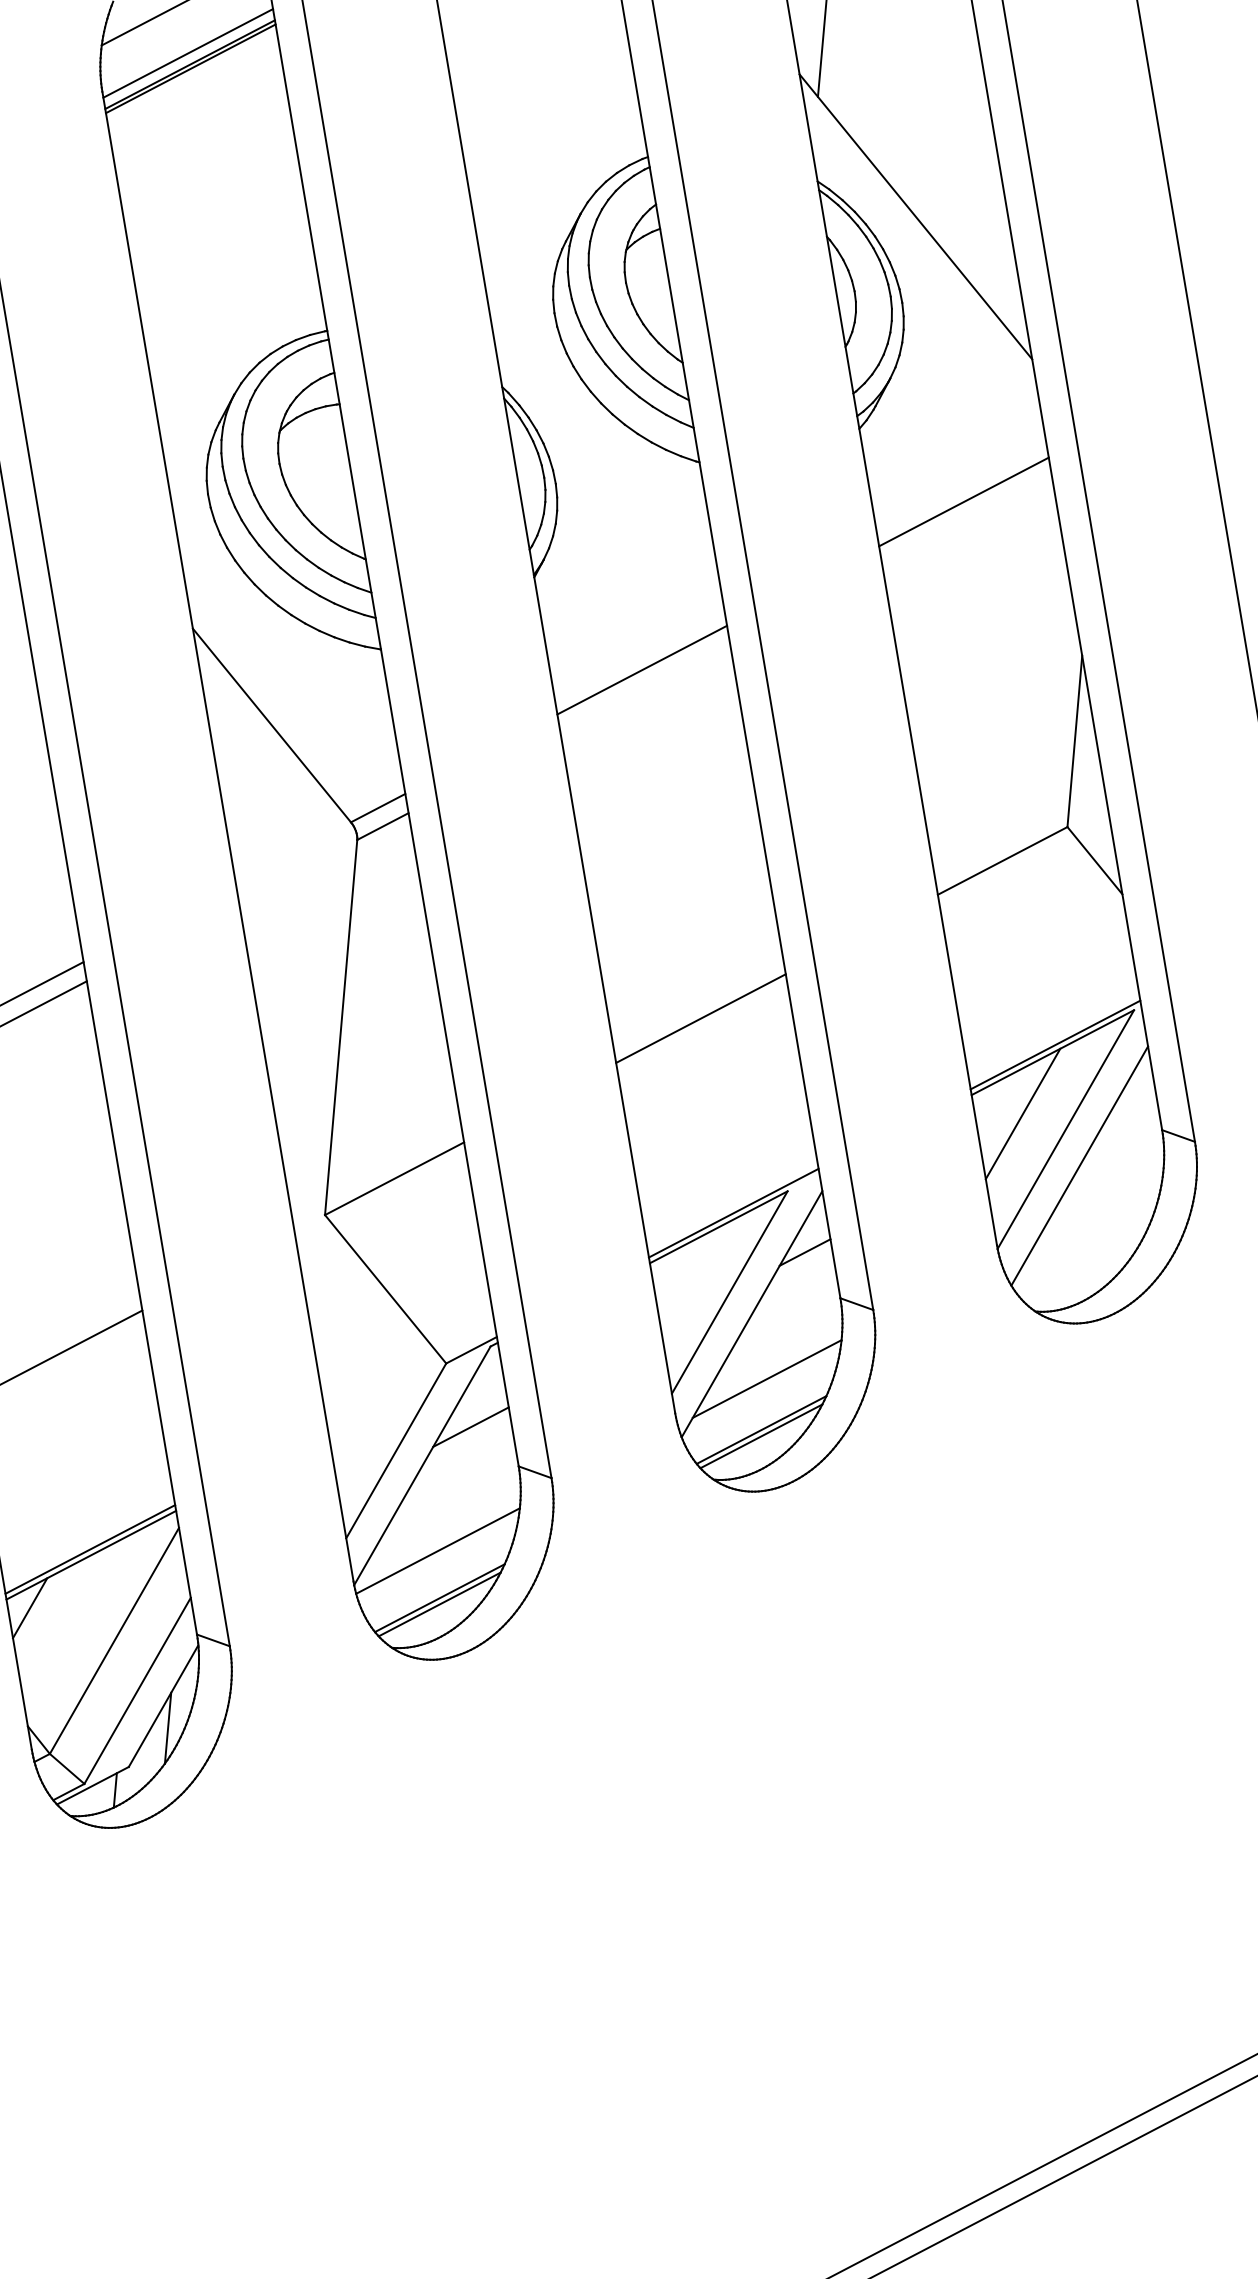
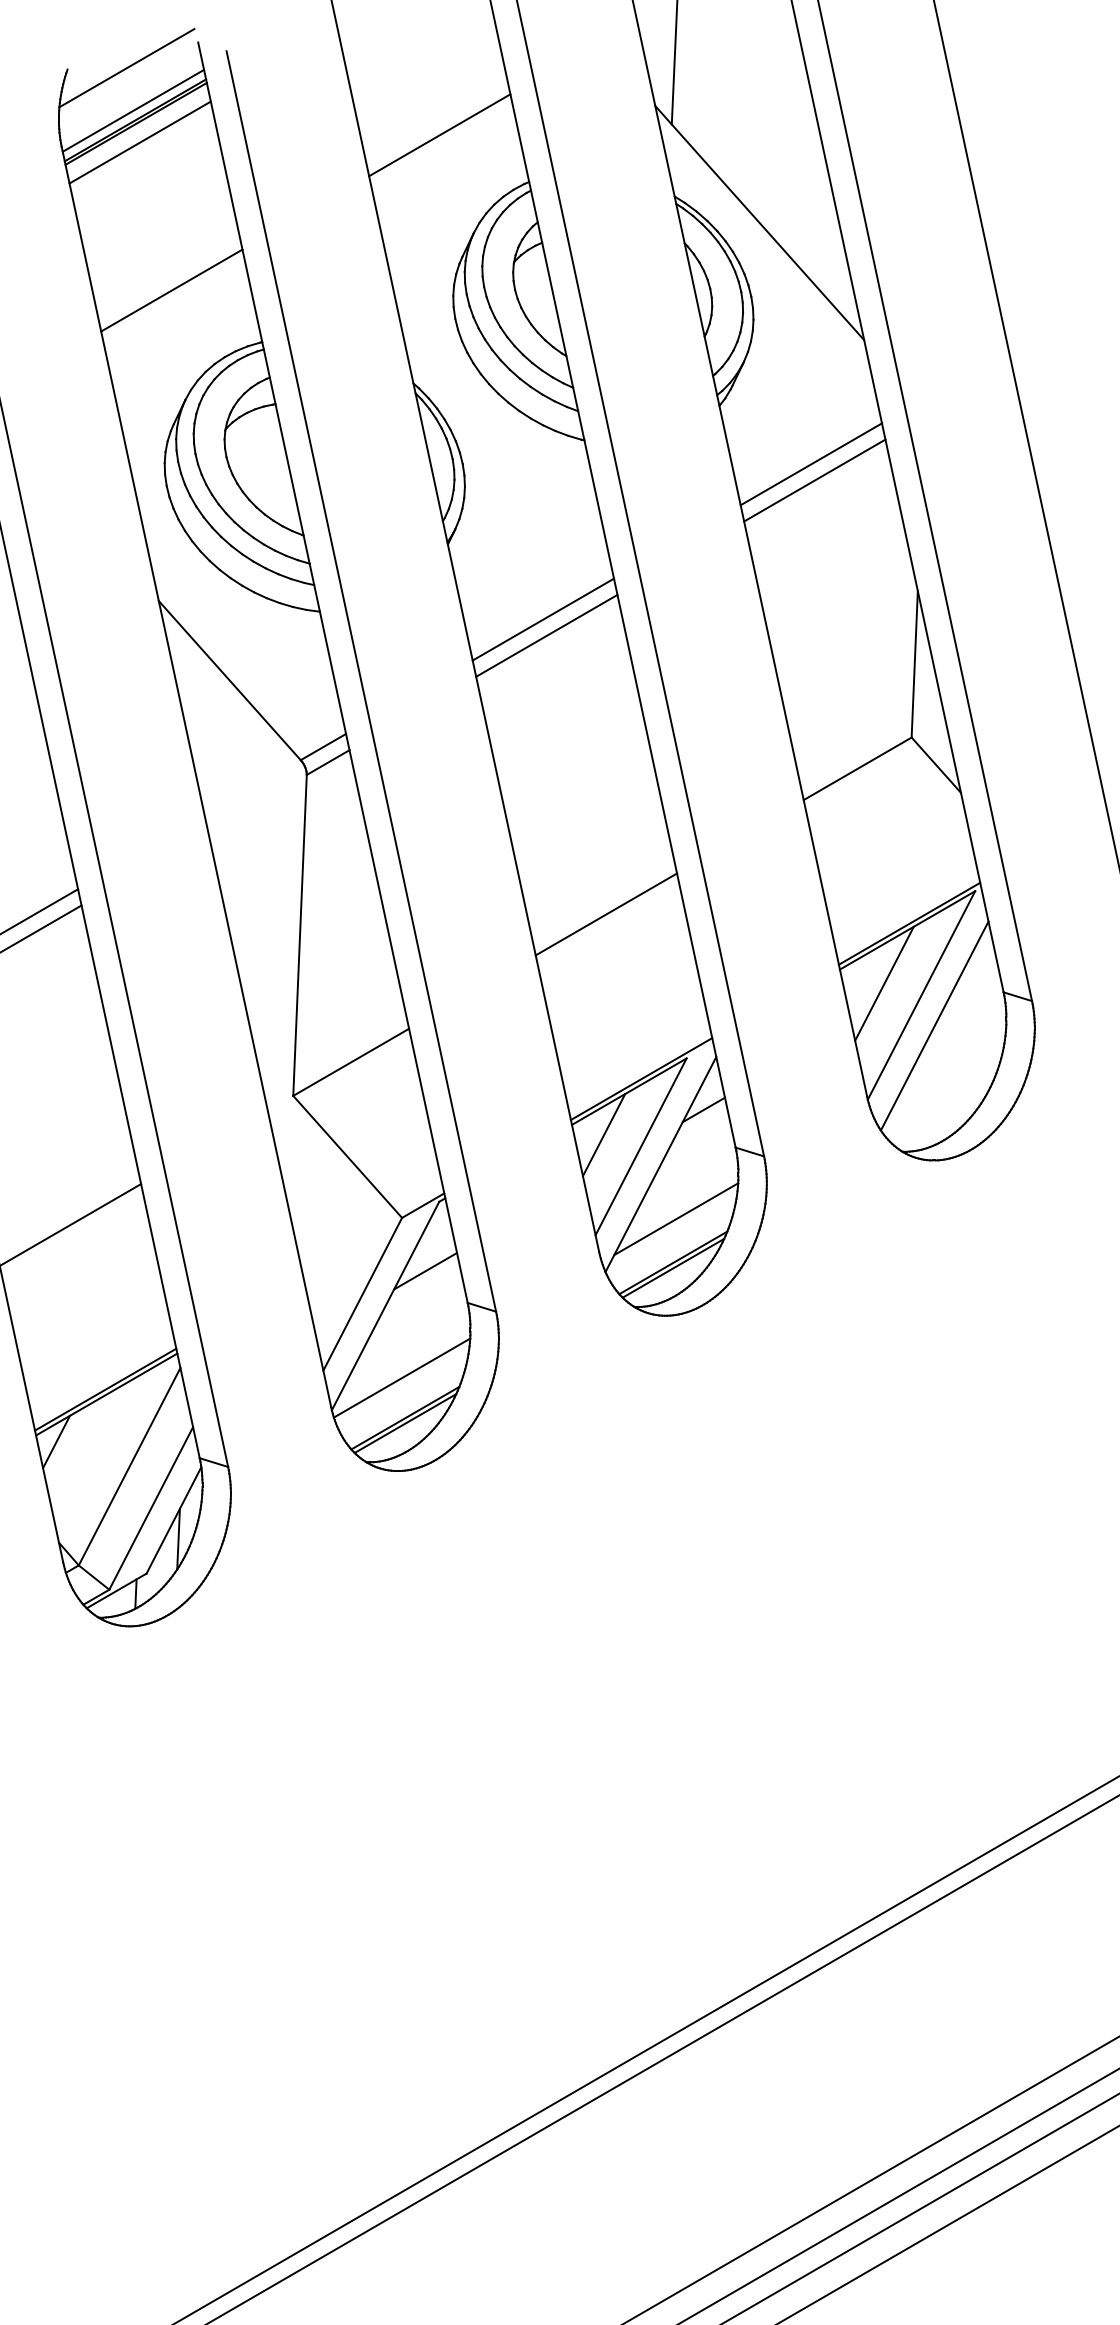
line: (193, 90) -> (139, 142), added
line: (545, 97) -> (439, 135), added
line: (223, 265) -> (171, 290), added
line: (966, 521) -> (814, 480), added
line: (645, 688) -> (546, 635), added
line: (686, 1277) -> (603, 1135), added

